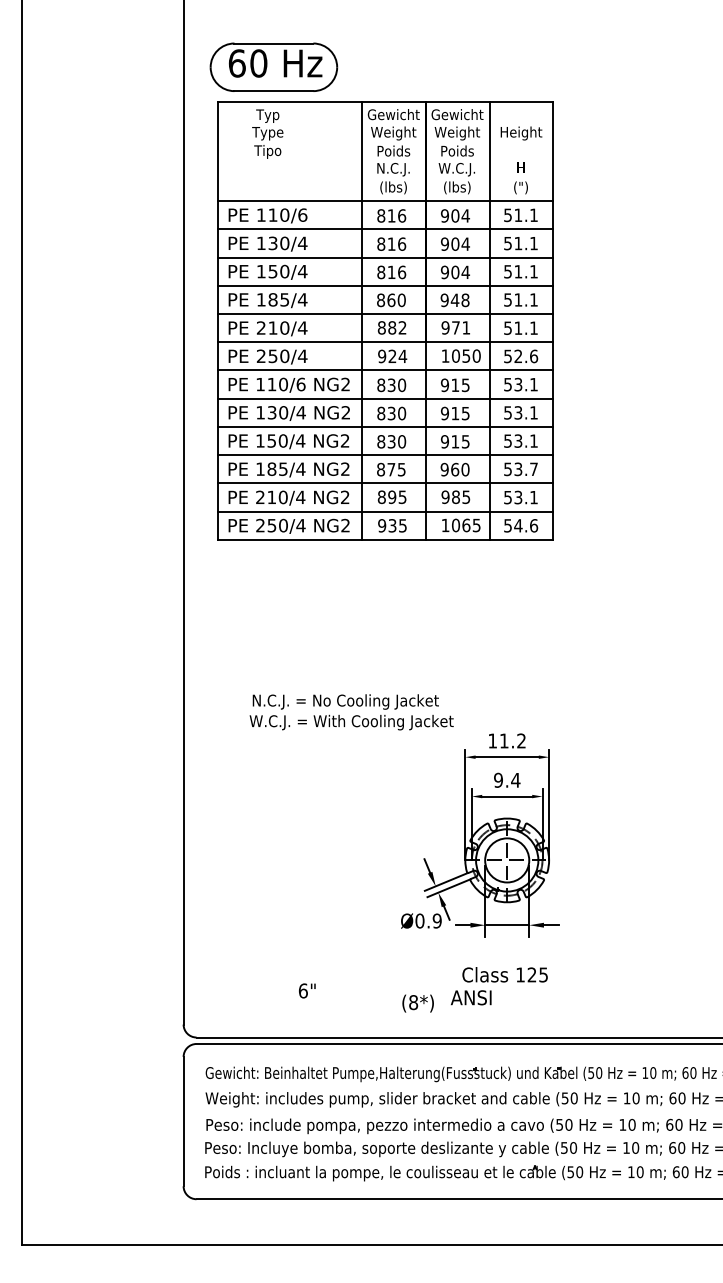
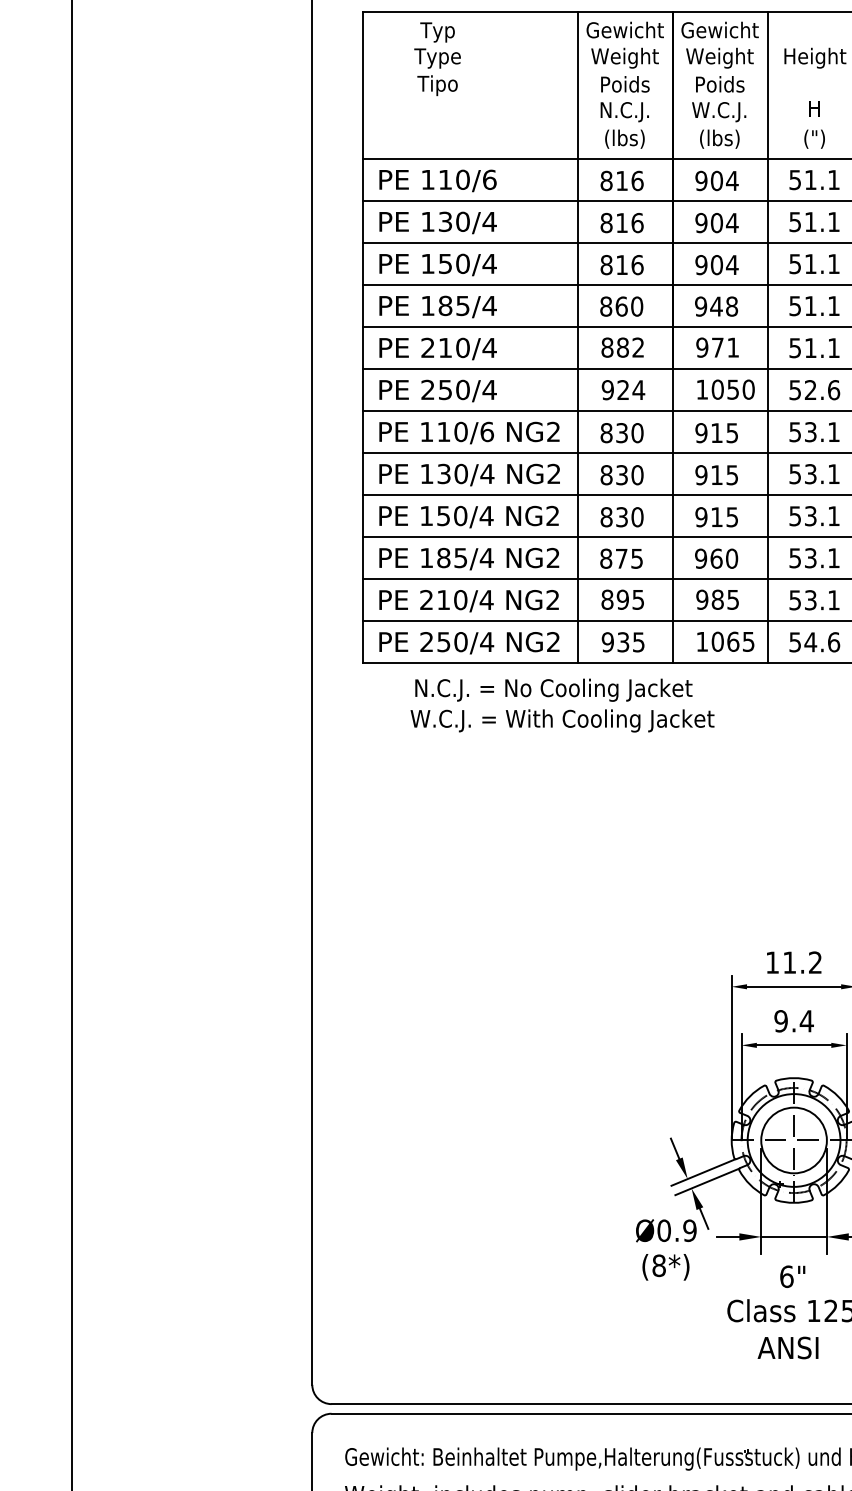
text: (533, 468) -> (833, 556), 53.7 -> 53.1
text: (351, 712) -> (562, 705), moved
text: (307, 990) -> (793, 1276), moved
text: (471, 997) -> (788, 1347), moved
text: (417, 1003) -> (664, 1267), moved

